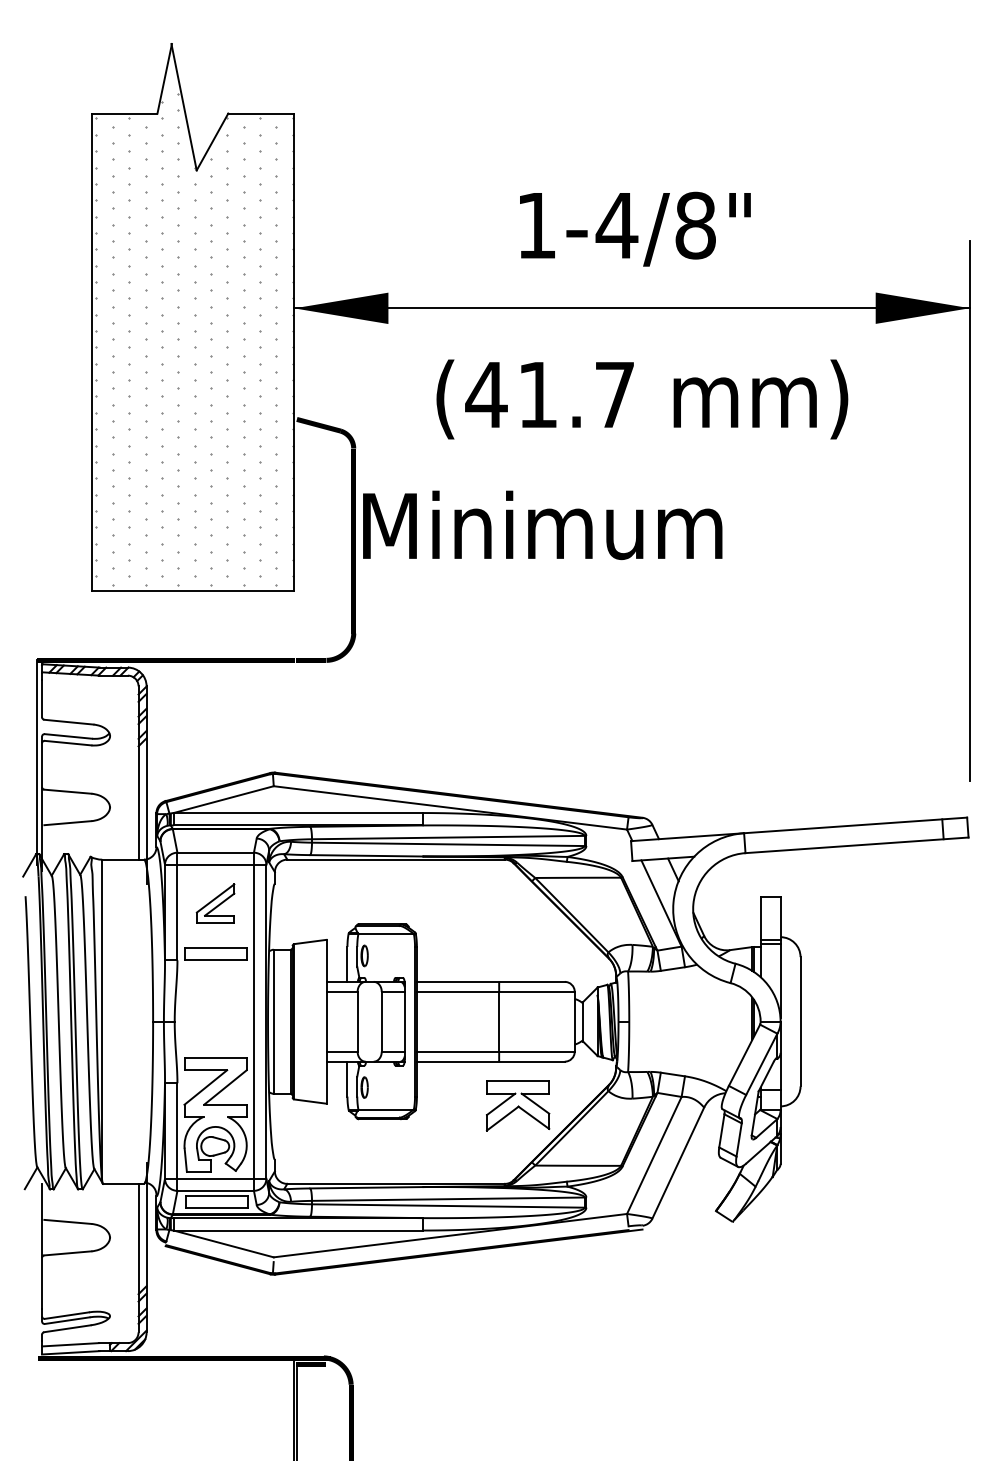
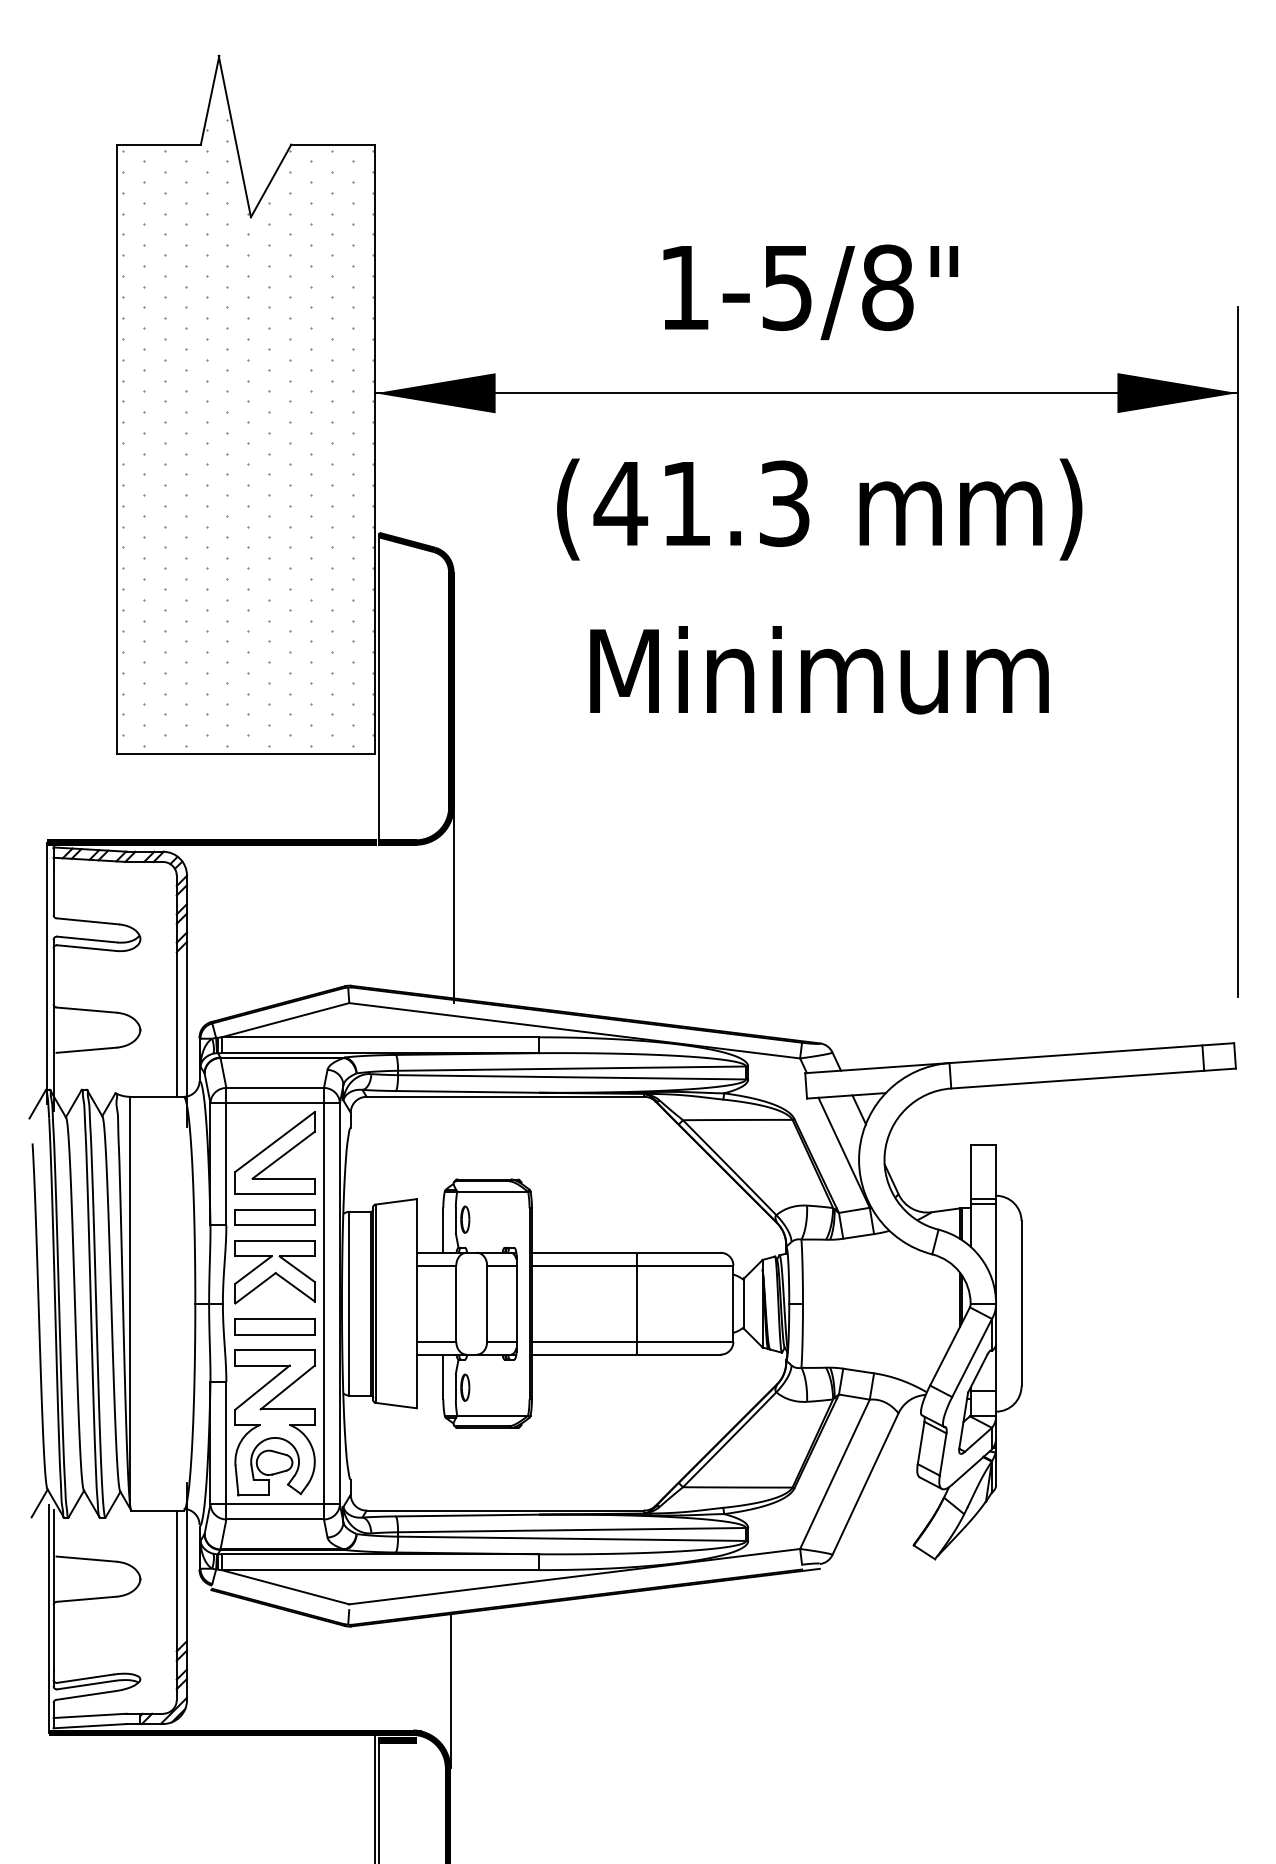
text: (617, 226) -> (787, 288), 1-4/8" -> 1-5/8"
text: (614, 394) -> (784, 503), (41.7 -> (41.3
text: (542, 525) -> (819, 670), moved
line: (296, 537) -> (378, 685), added
line: (356, 710) -> (454, 906), added
part: (215, 903) -> (274, 1152), size x1.67
part: (517, 1106) -> (274, 1272), moved
part: (216, 1201) -> (274, 1326), moved
line: (38, 1268) -> (49, 1618), added
line: (353, 1324) -> (450, 1690), added

